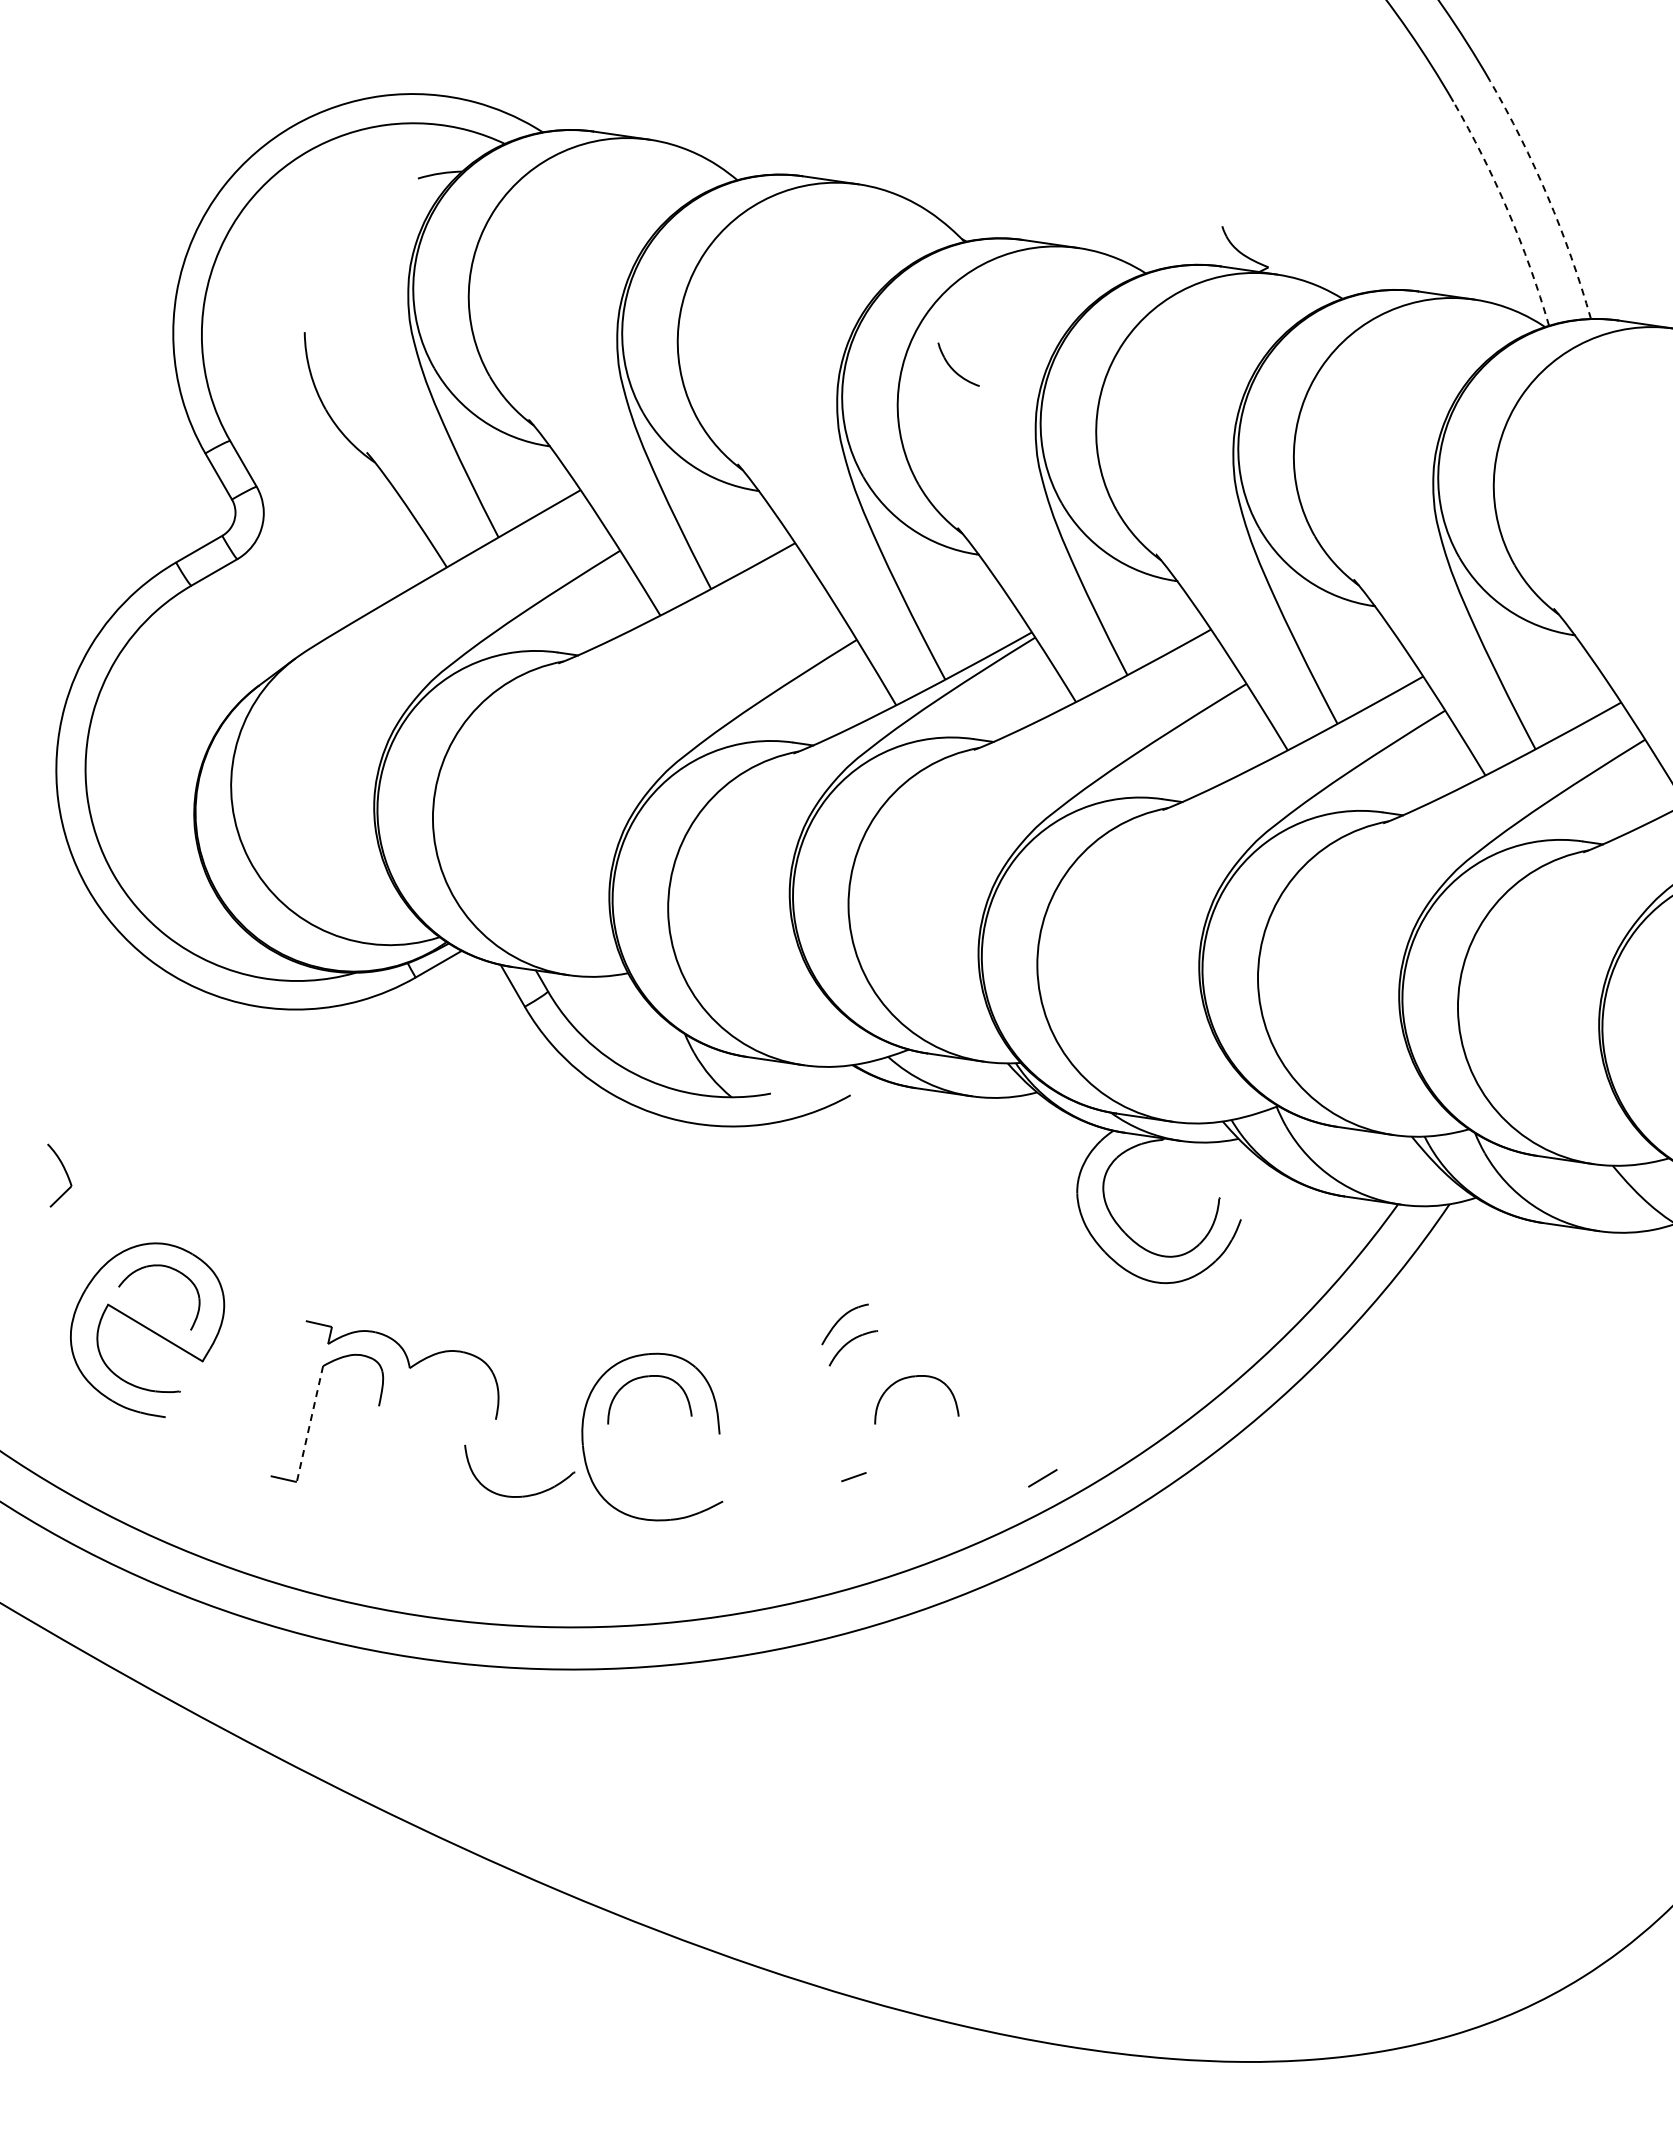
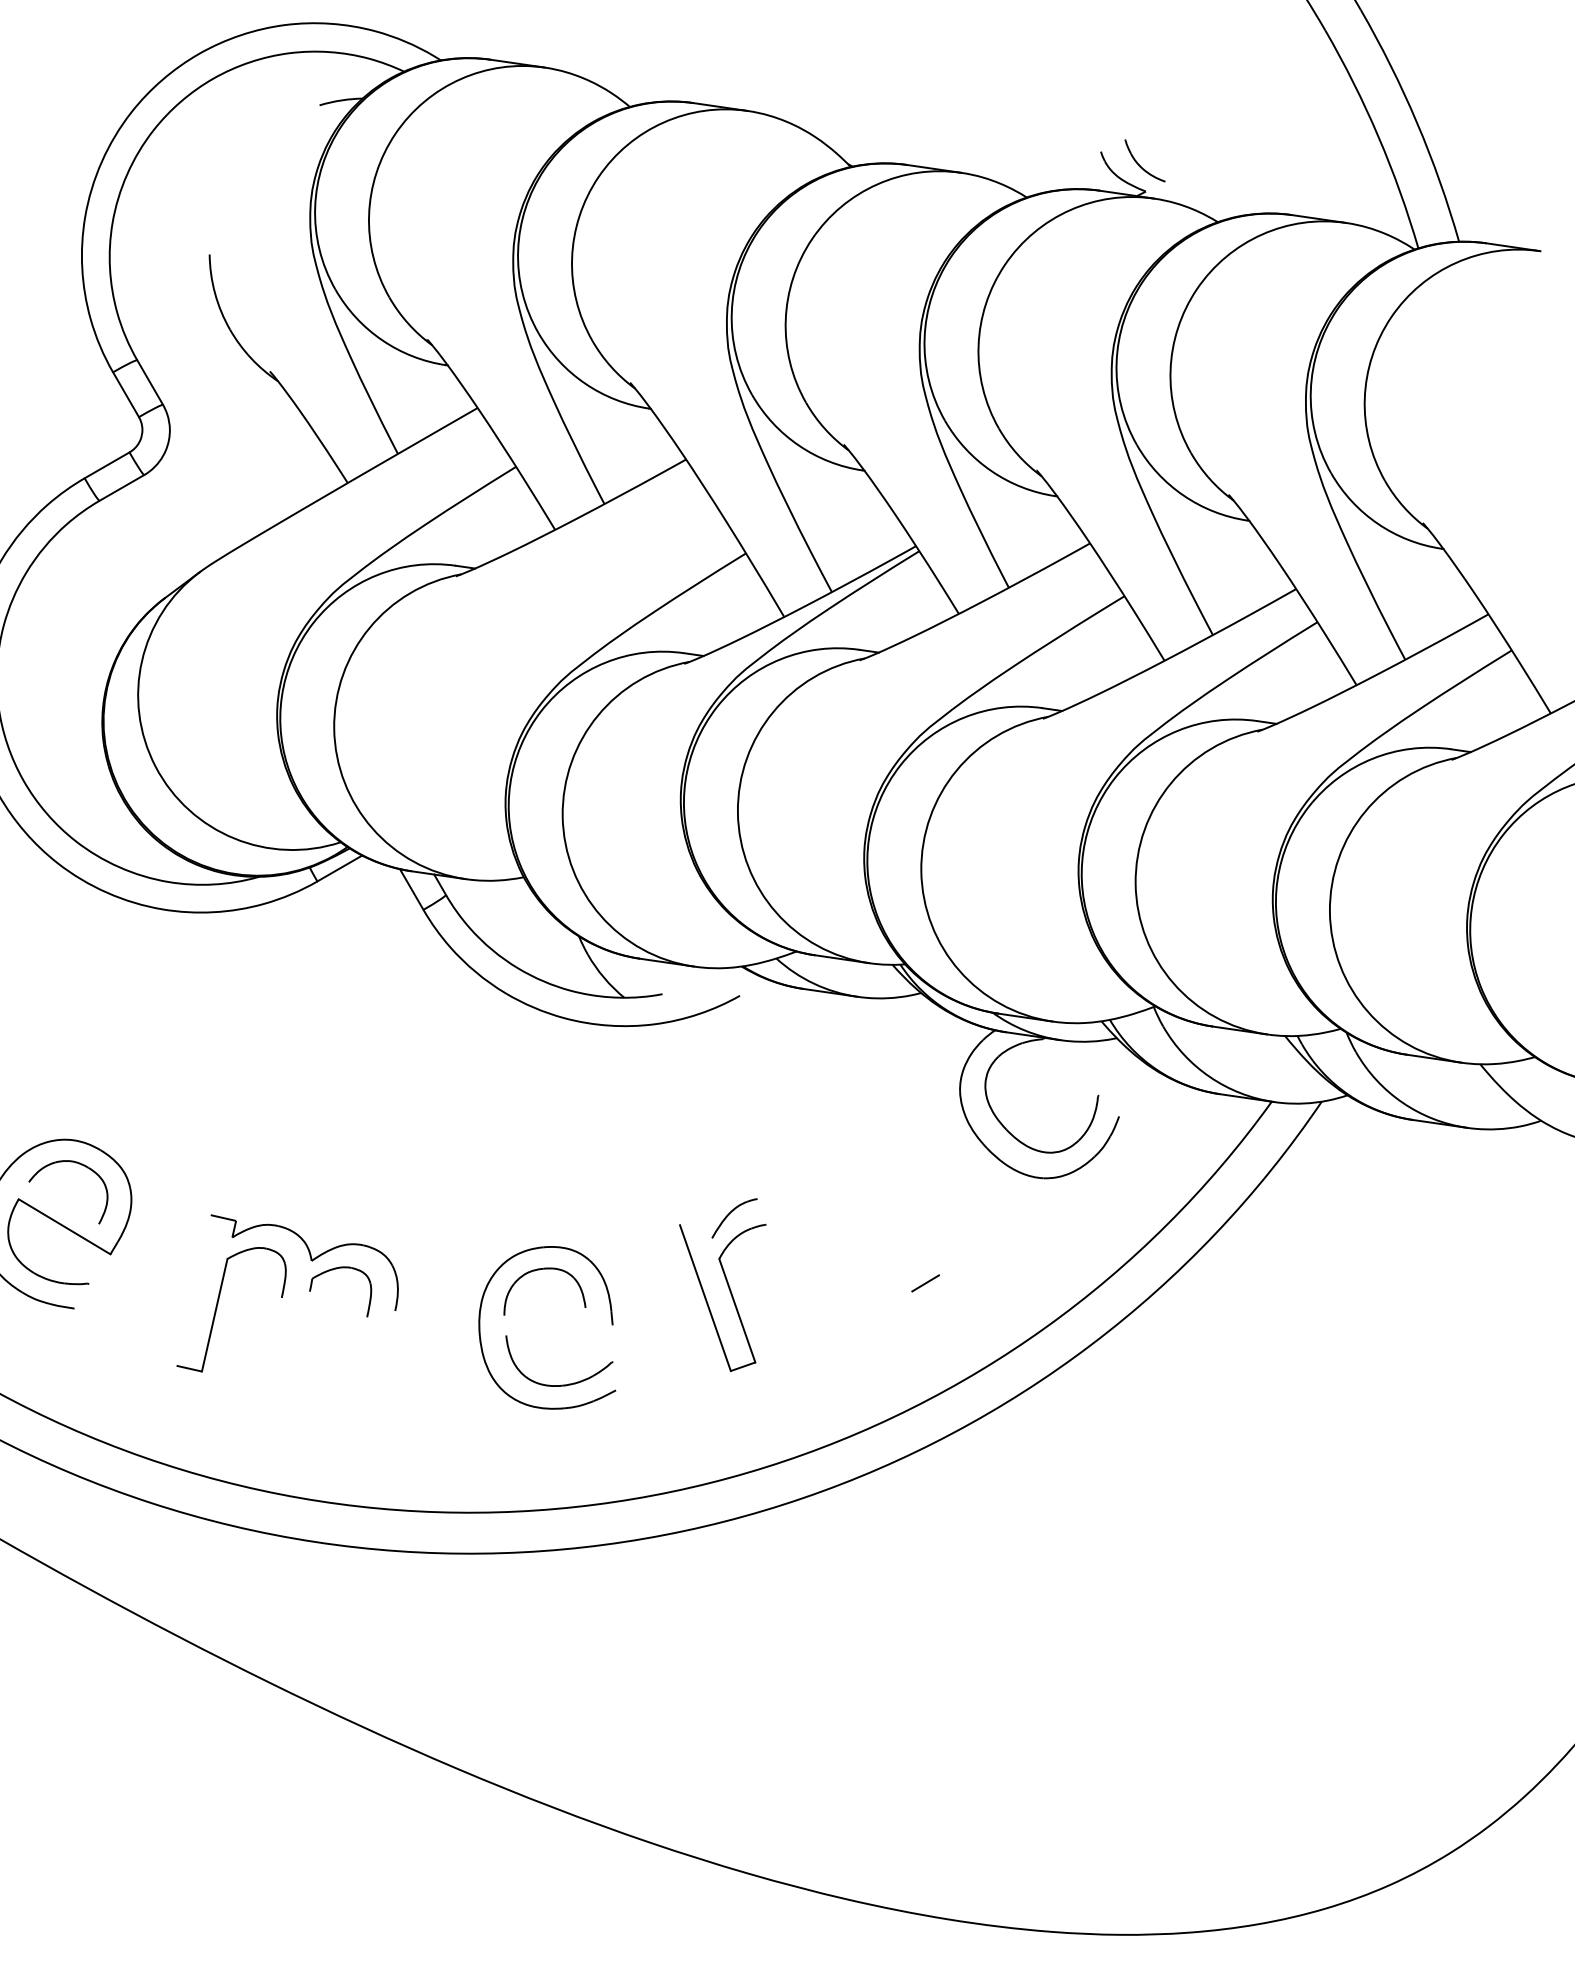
arc: (1547, 196) -> (1416, 122), dashed -> solid
arc: (1507, 210) -> (1378, 136), dashed -> solid
part: (953, 368) -> (1140, 164), moved
part: (433, 1377) -> (334, 1269), added
part: (916, 1377) -> (803, 1269), removed
line: (814, 1406) -> (704, 1298), added
line: (847, 1419) -> (736, 1310), added
line: (309, 1424) -> (214, 1315), dashed -> solid
line: (1042, 1478) -> (925, 1283), moved
part: (521, 1495) -> (561, 1384), moved

